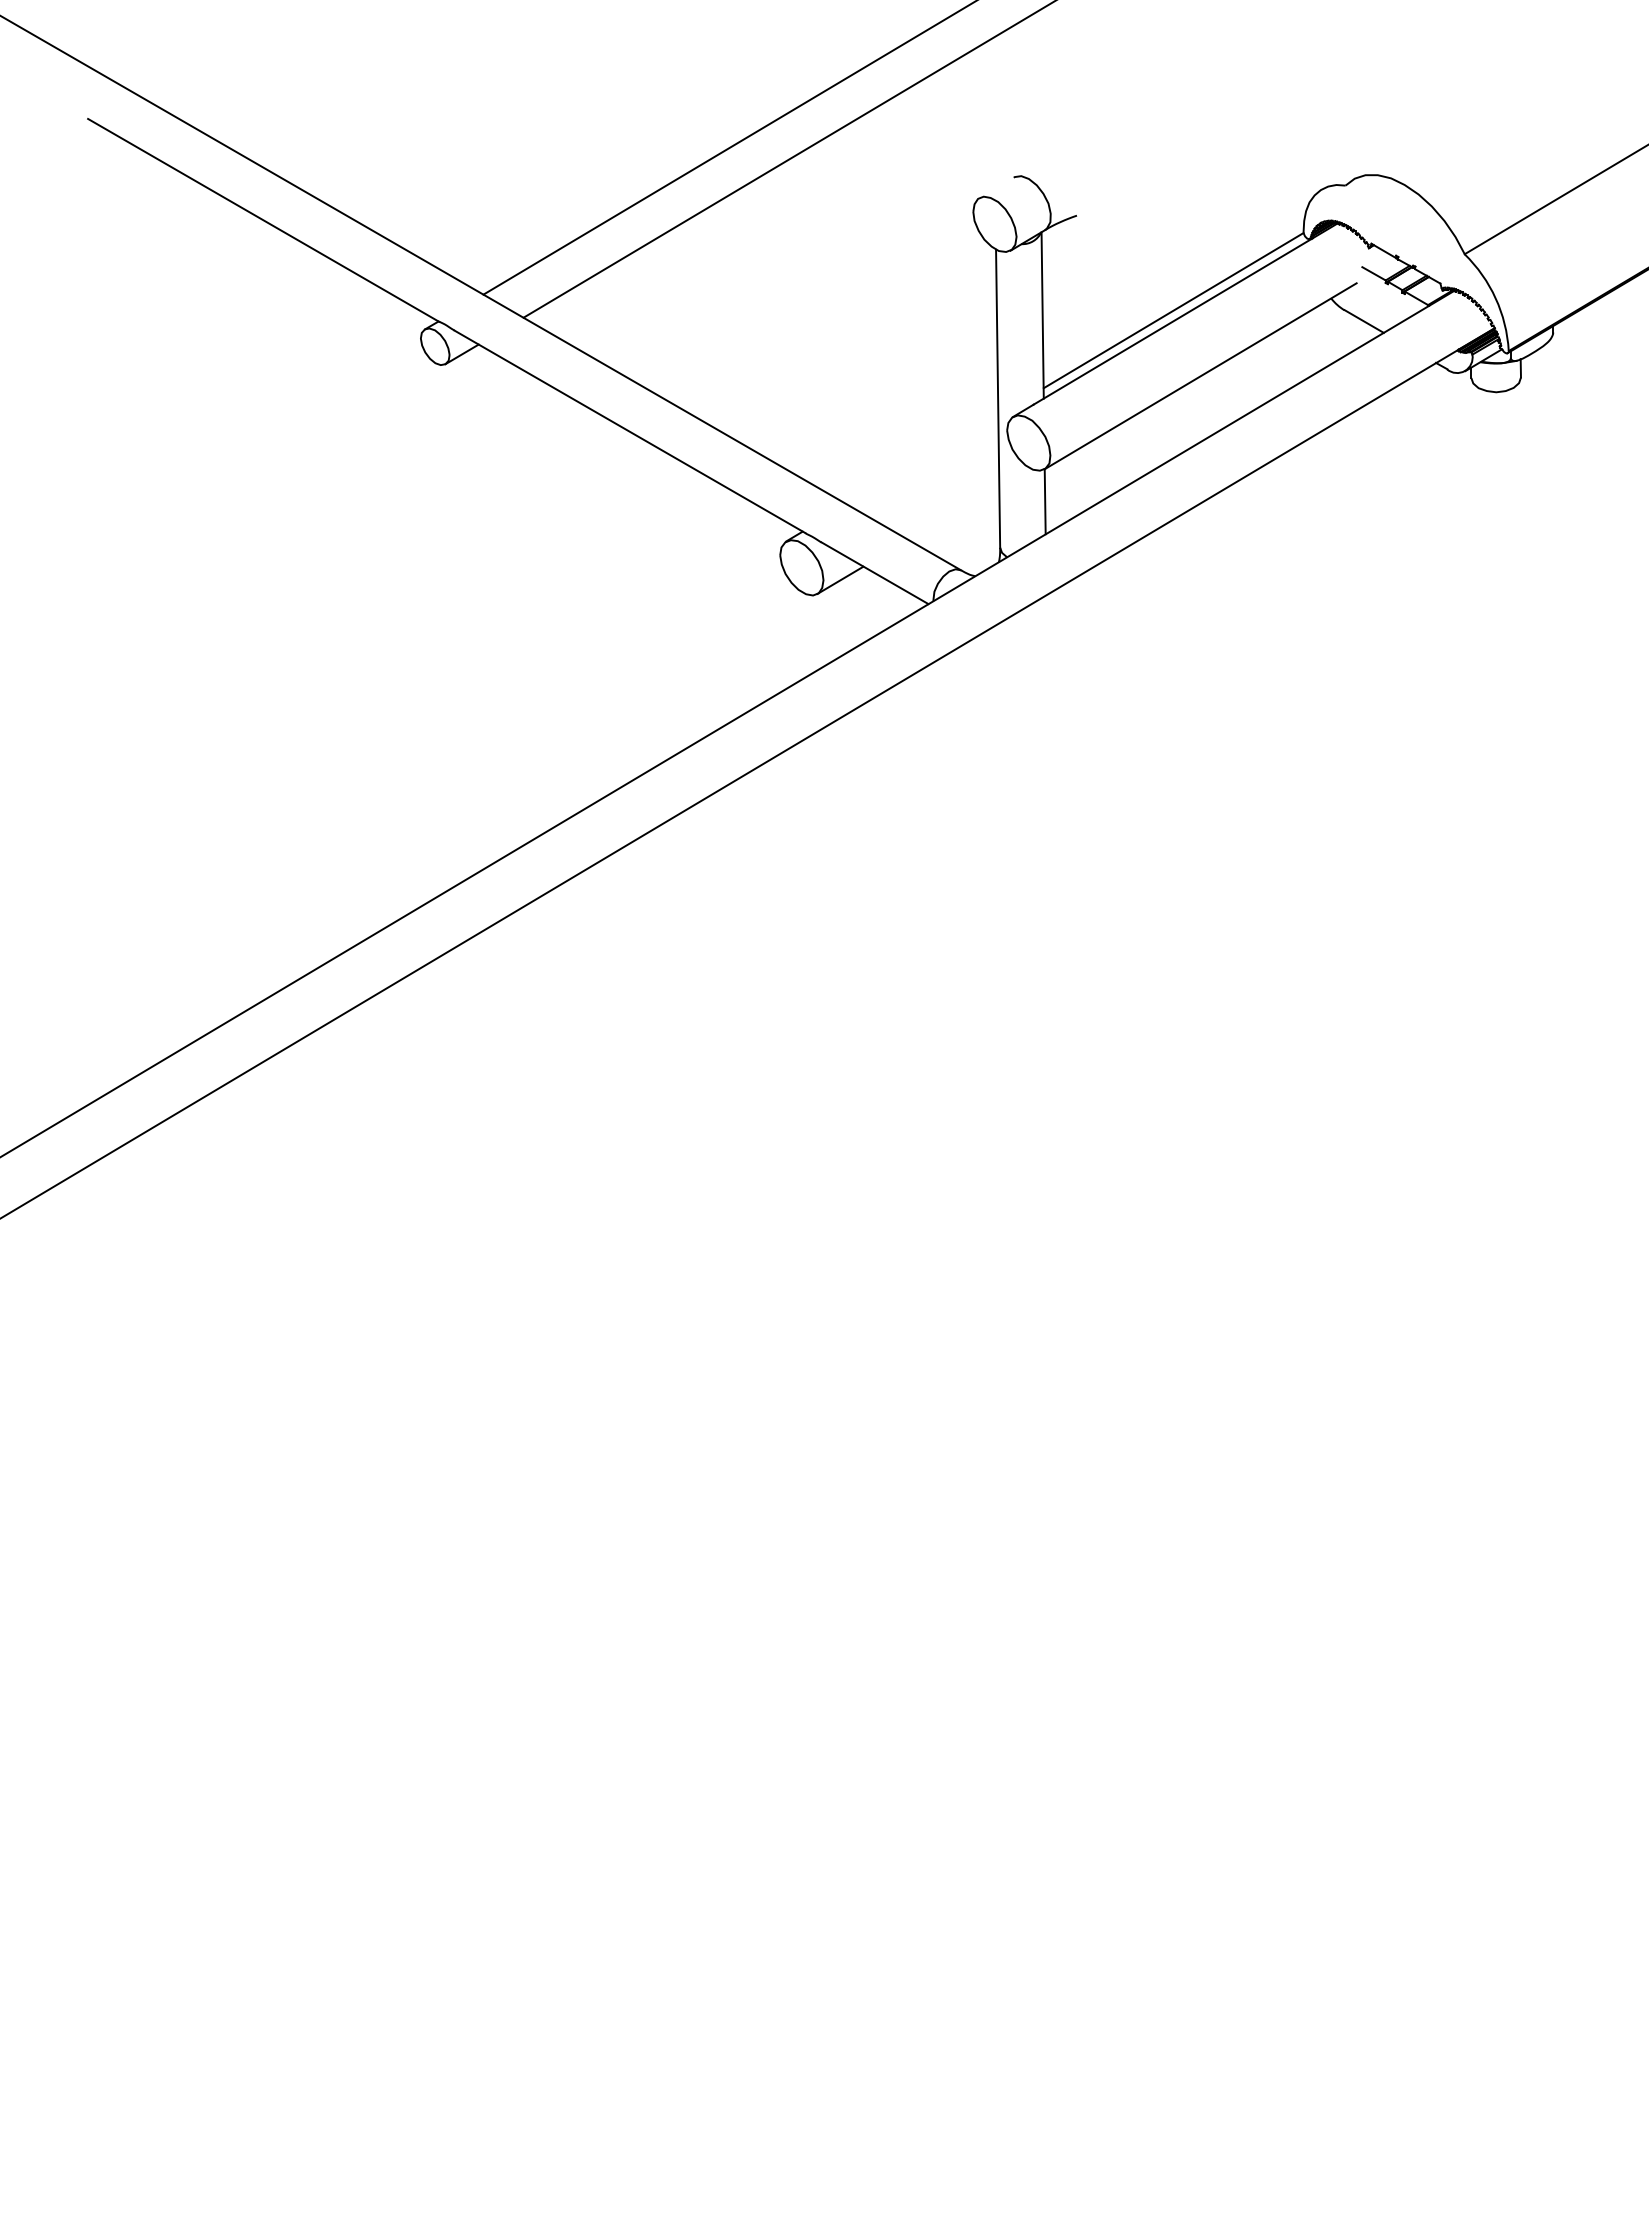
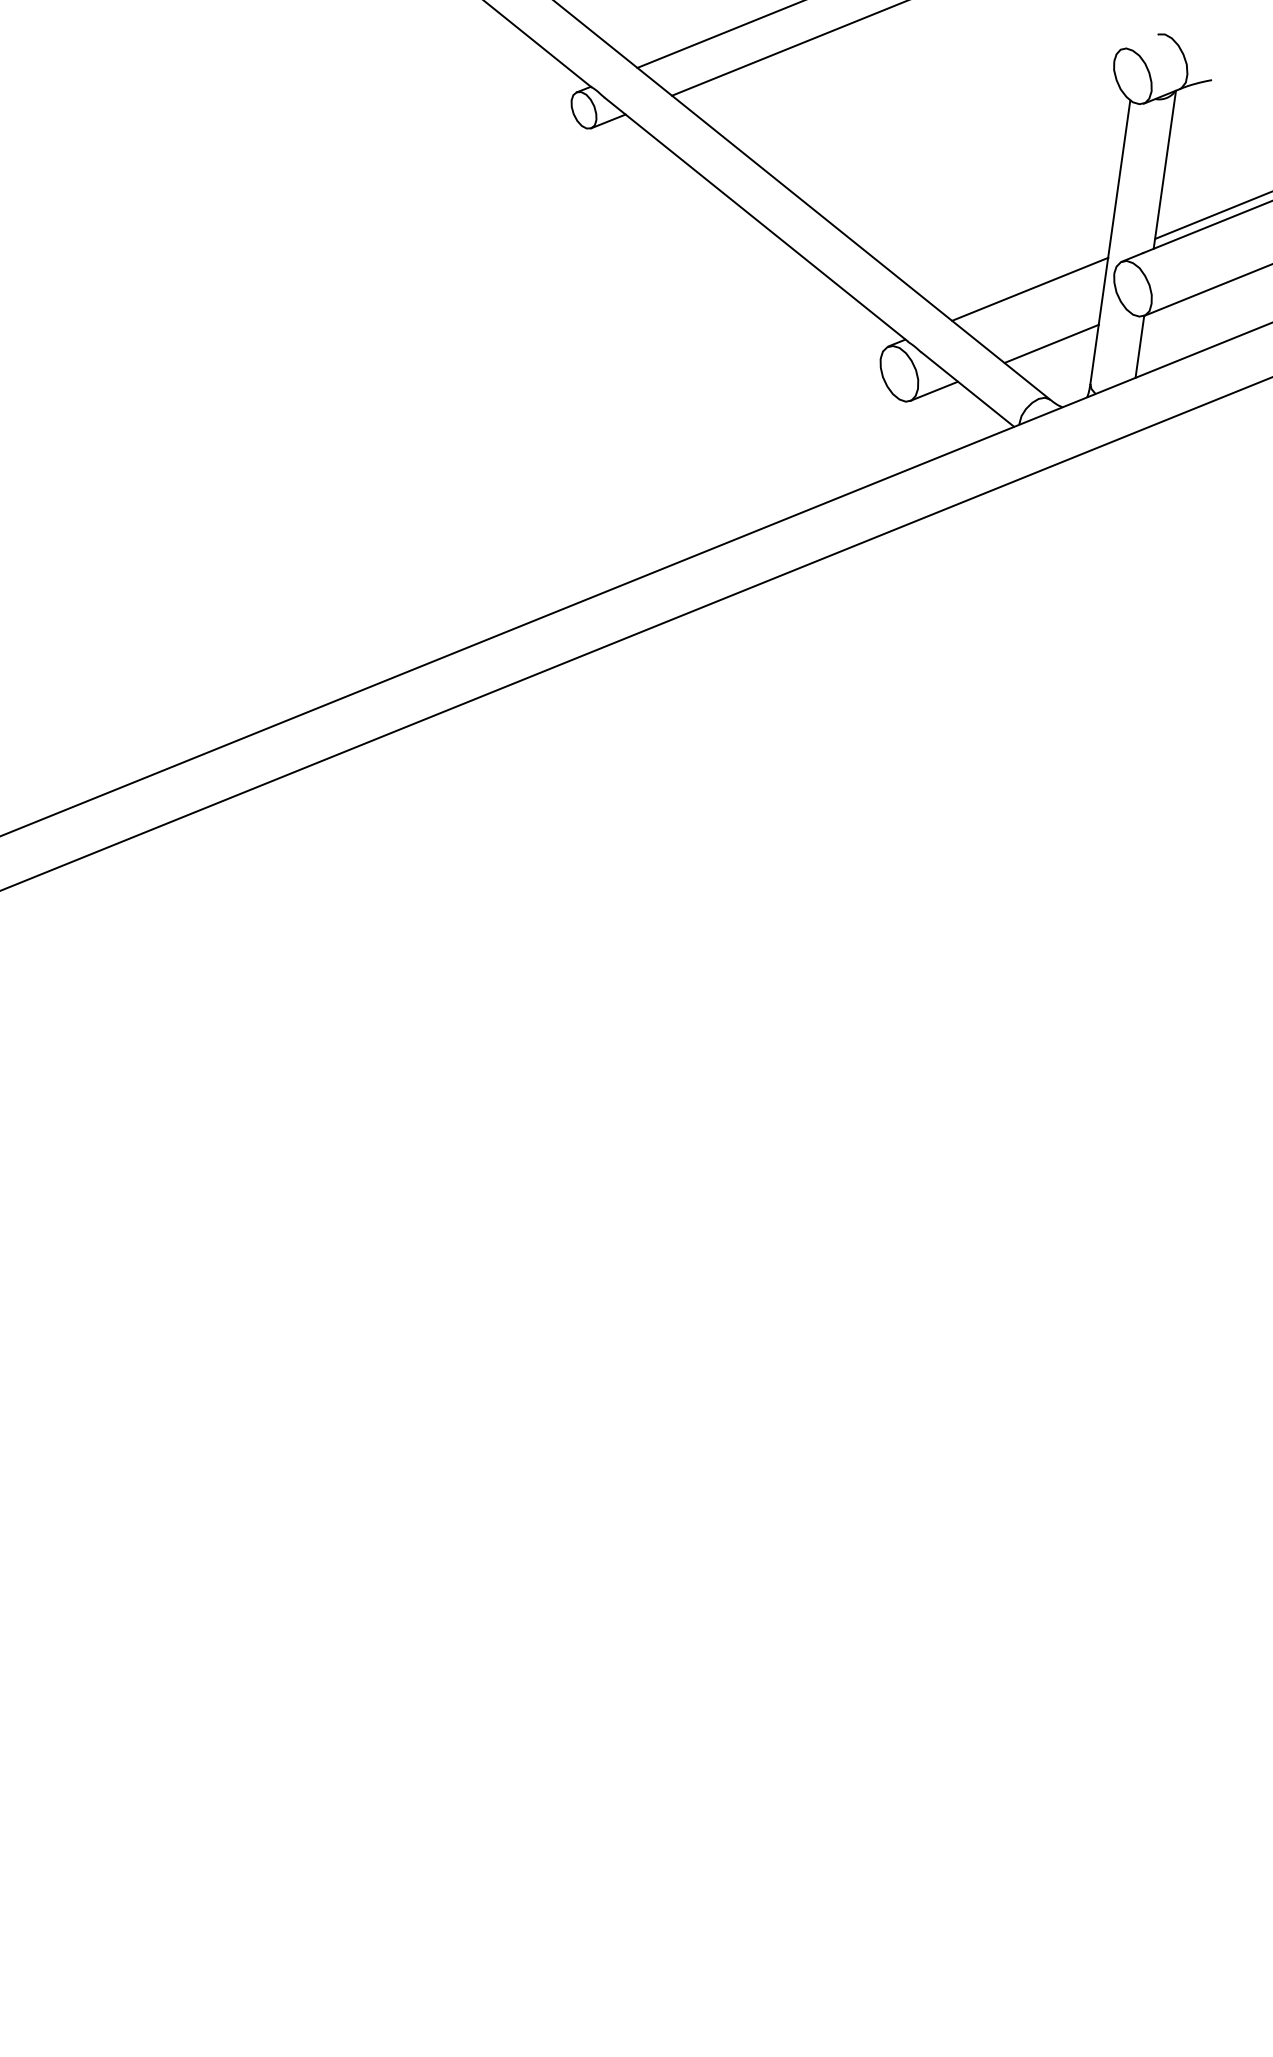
line: (922, 459) -> (1029, 288), added
line: (953, 512) -> (1051, 343), added

